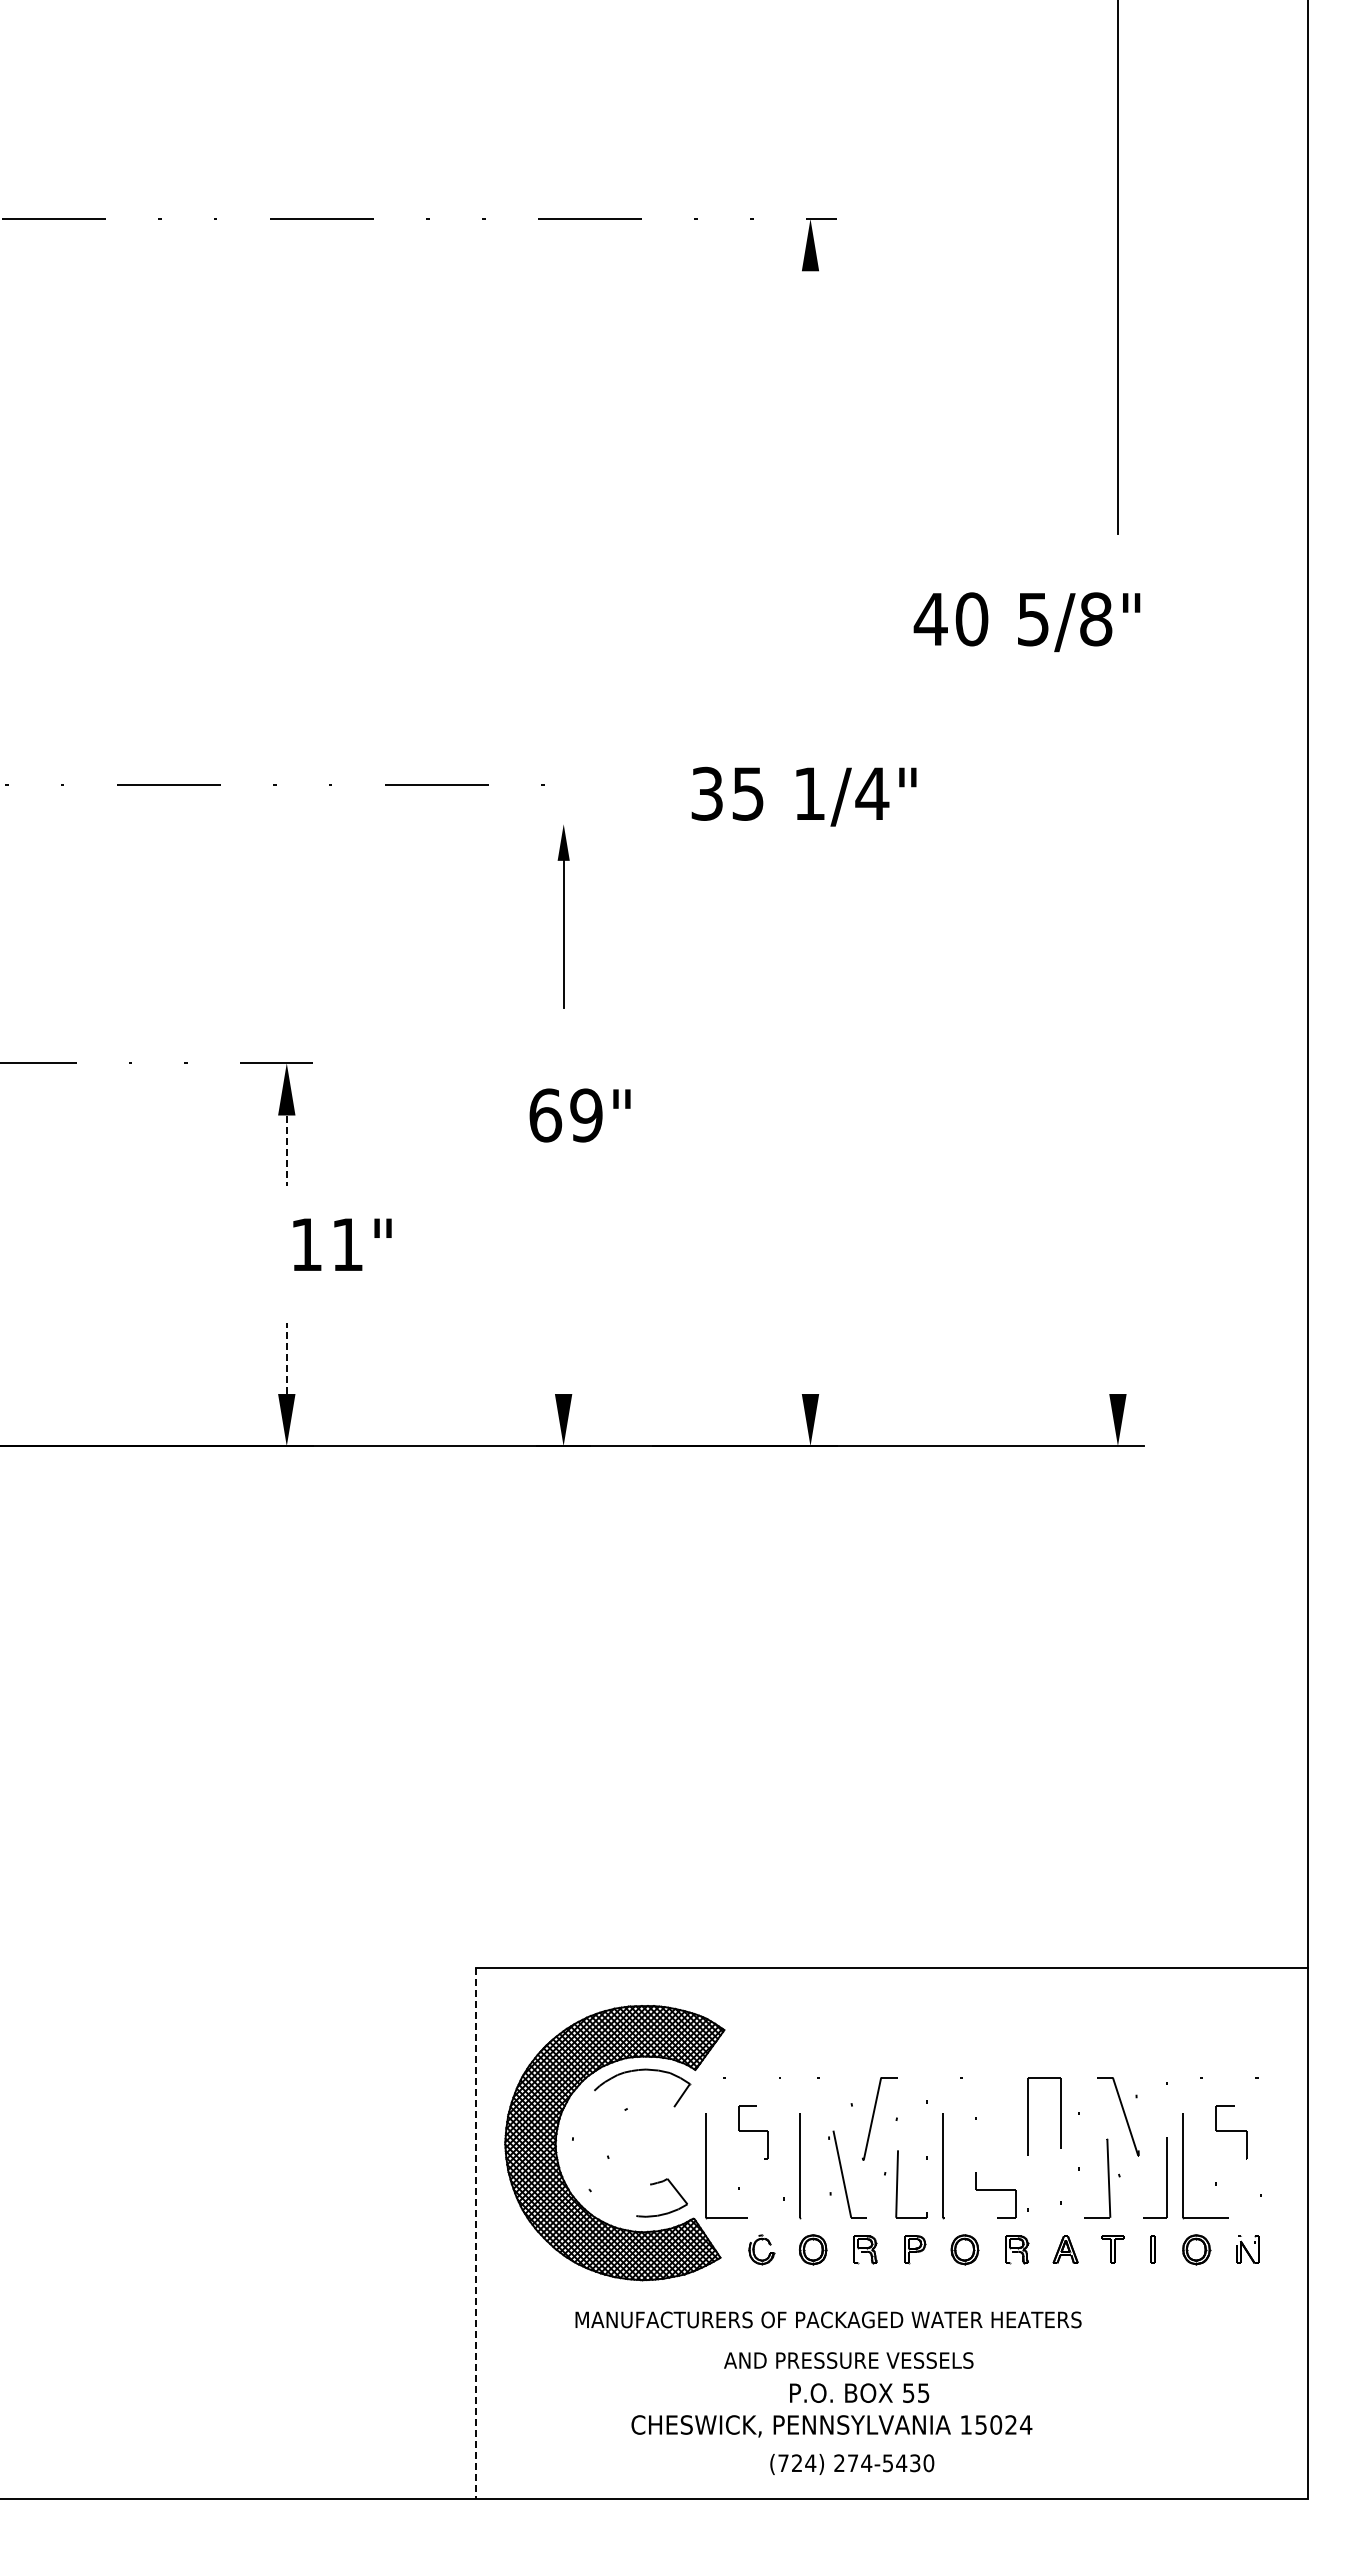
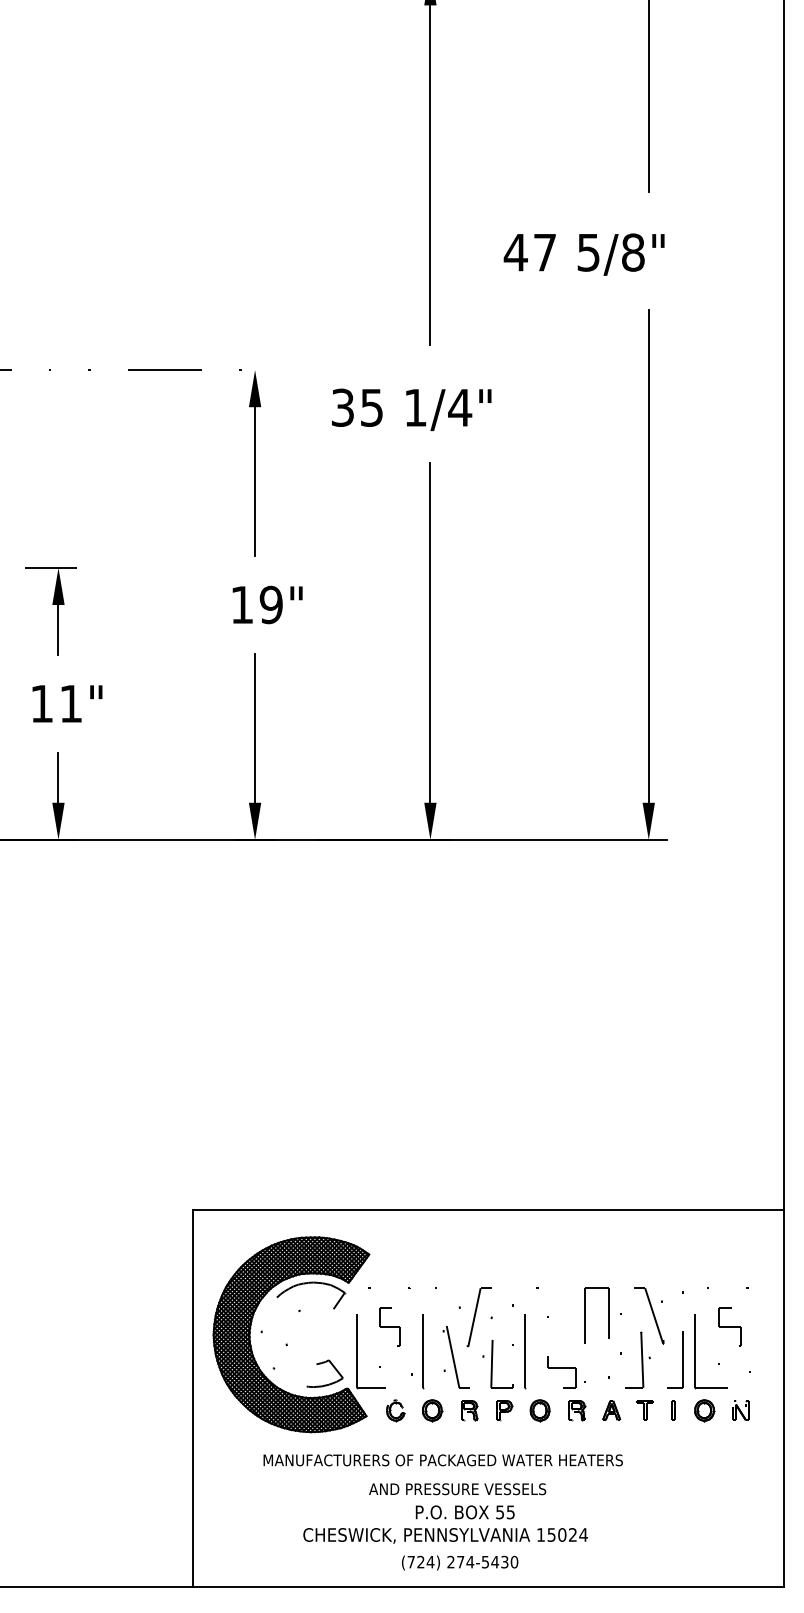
line: (810, 510) -> (430, 175), added
text: (971, 619) -> (544, 252), 40 -> 47
text: (803, 796) -> (411, 409), moved
part: (563, 916) -> (255, 463), size x1.43
line: (1117, 1047) -> (648, 556), added
text: (545, 1115) -> (242, 604), 69" -> 19"
line: (286, 1151) -> (58, 630), dashed -> solid
line: (810, 1154) -> (430, 632), added
text: (342, 1244) -> (67, 703), moved
line: (563, 1289) -> (255, 728), added
line: (286, 1358) -> (58, 777), dashed -> solid
line: (475, 2233) -> (192, 1398), dashed -> solid

